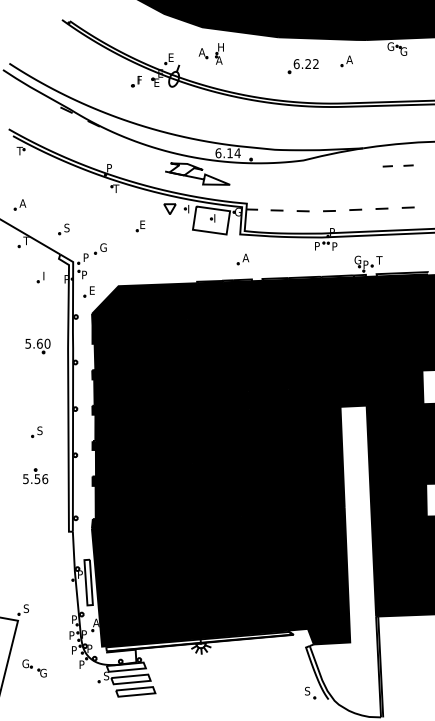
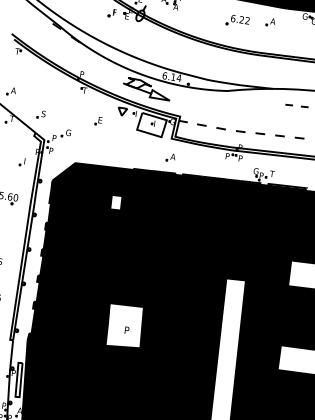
part: (40, 277) -> (22, 162), moved
part: (88, 291) -> (52, 163), removed
fill: (180, 329) -> (116, 202), removed
fill: (216, 490) -> (124, 326), removed

